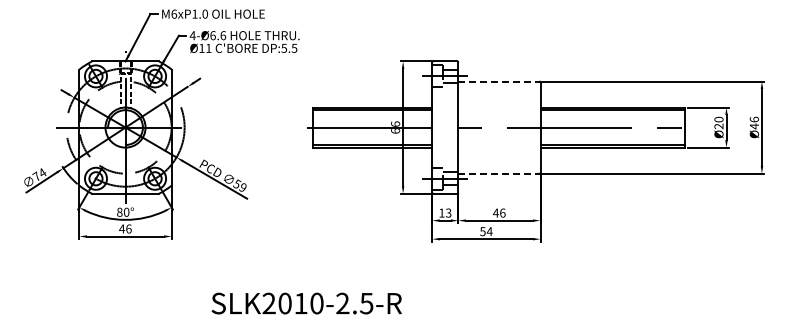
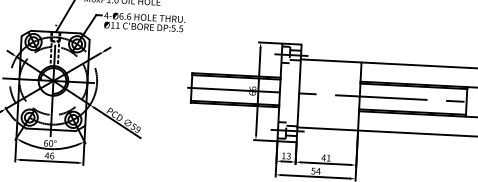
line: (498, 81) -> (330, 60), dashed -> solid
line: (498, 173) -> (327, 128), dashed -> solid
text: (119, 211) -> (45, 142), 80° -> 60°
text: (502, 212) -> (328, 157), 46 -> 41

